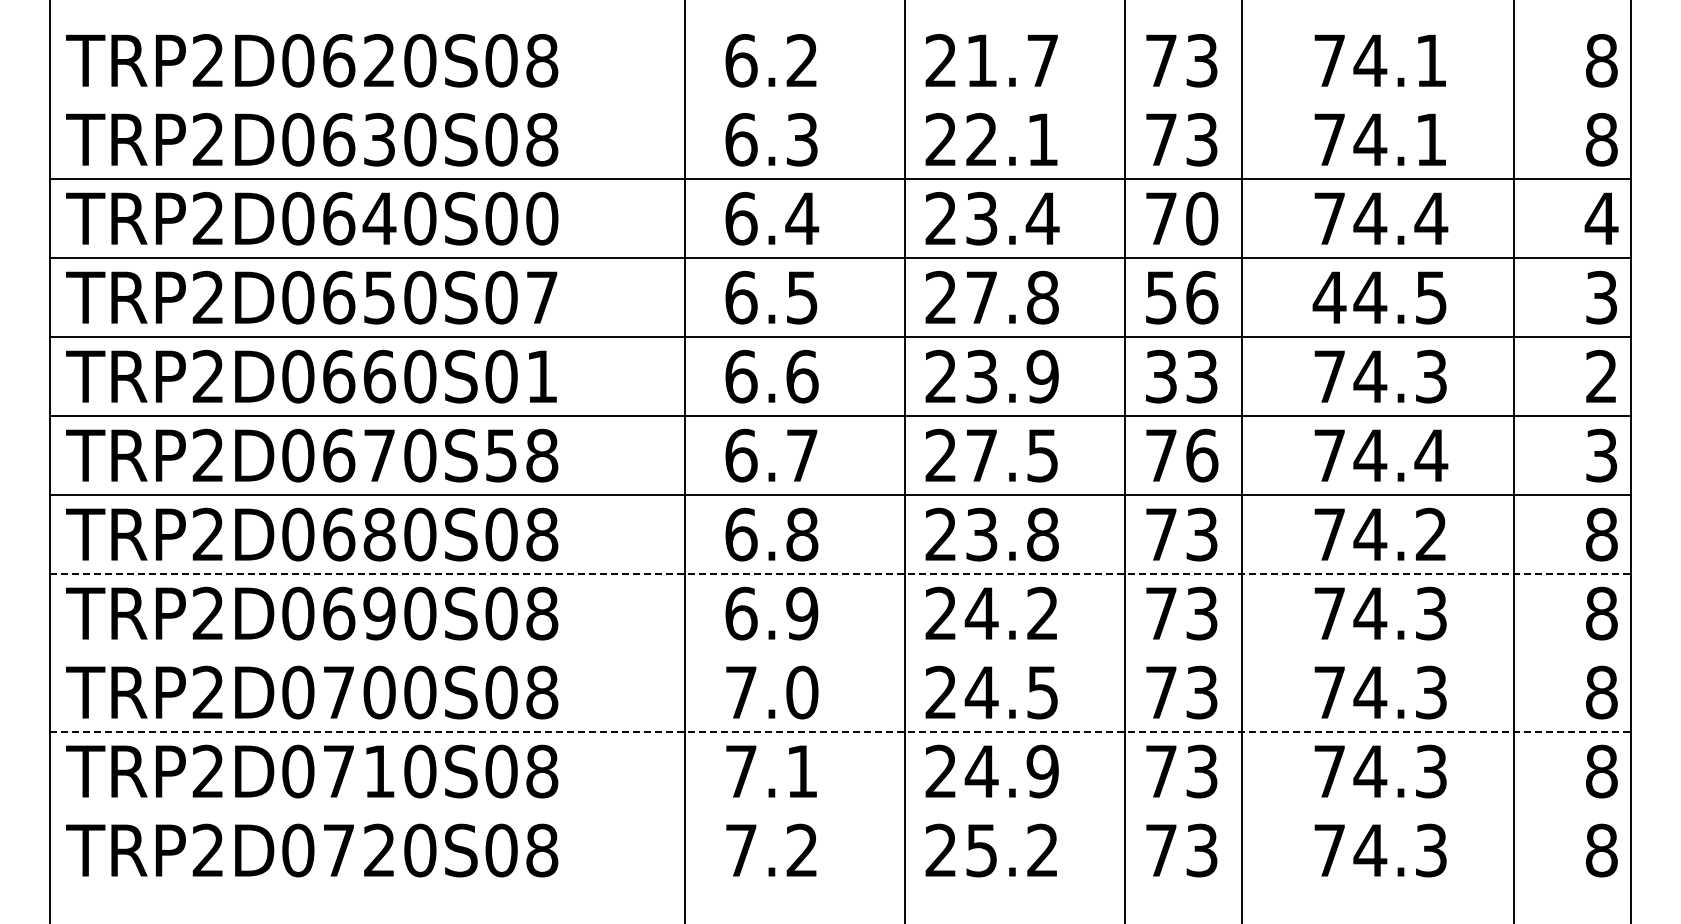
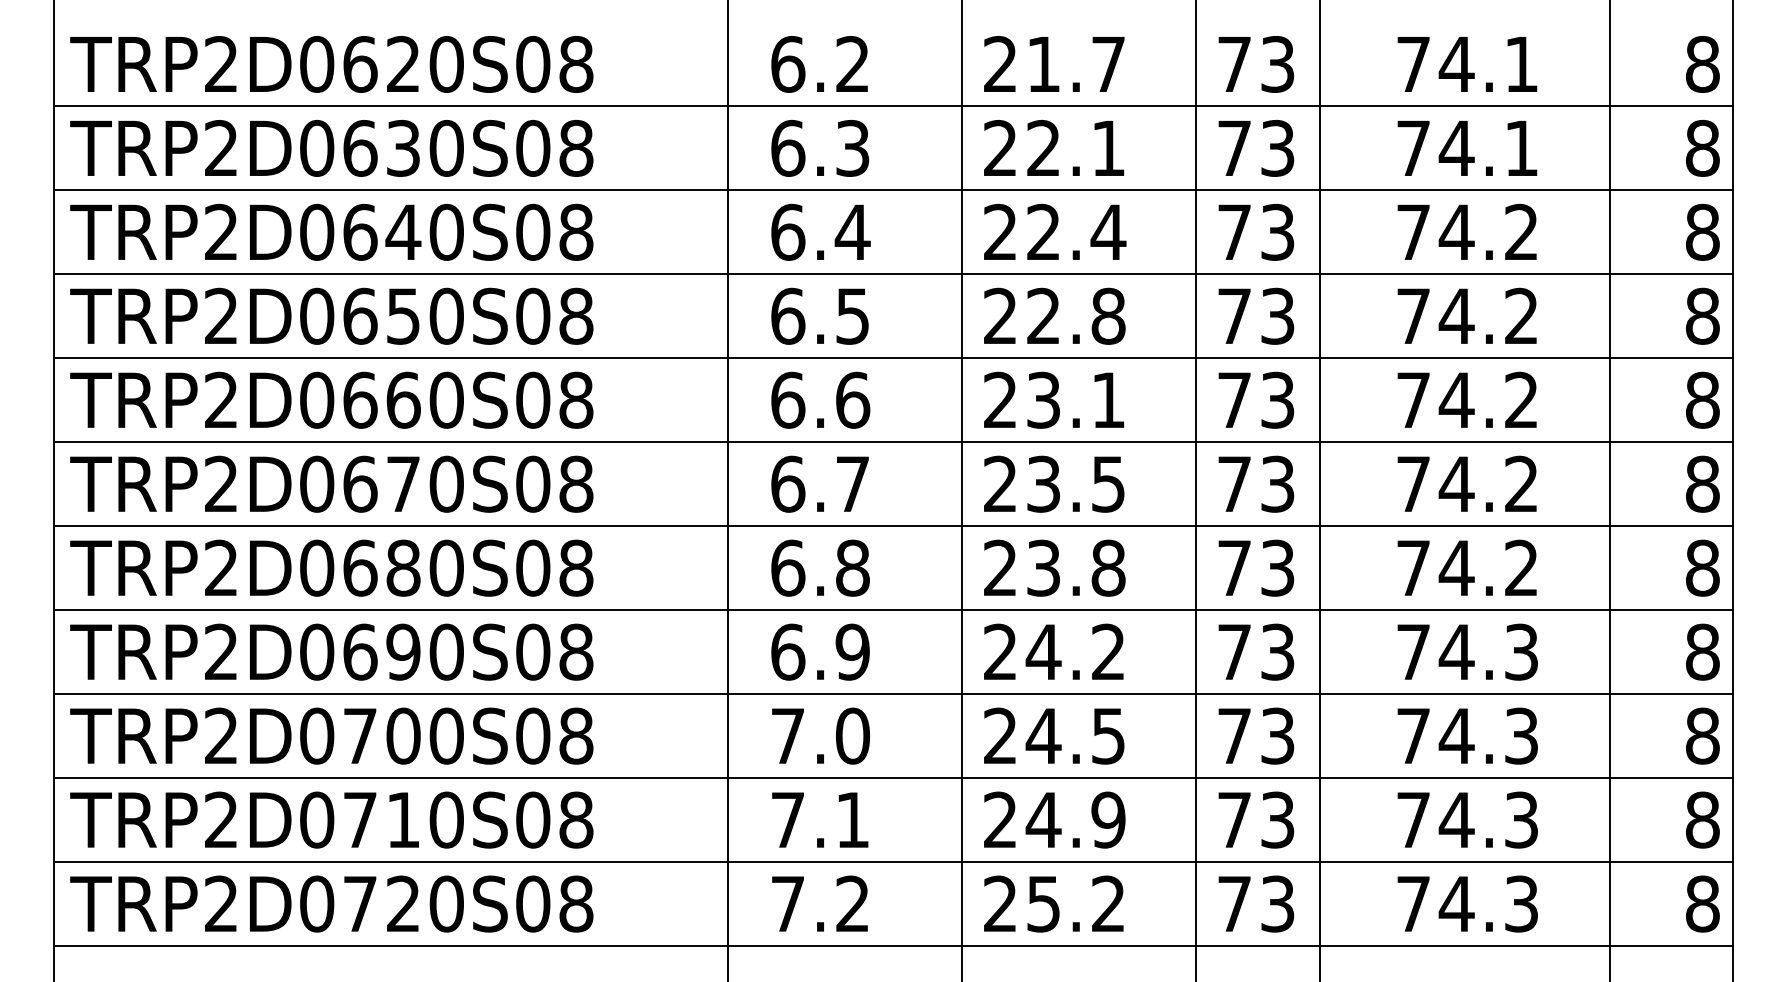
line: (840, 100) -> (893, 106), added
text: (1431, 217) -> (1521, 231), 74.4 -> 74.2
text: (542, 218) -> (576, 232), TRP2D0640S00 -> TRP2D0640S08
text: (981, 218) -> (1043, 232), 23.4 -> 22.4
text: (1202, 218) -> (1278, 232), 70 -> 73
text: (1601, 218) -> (1702, 232), 4 -> 8
text: (981, 296) -> (1043, 315), 27.8 -> 22.8
text: (542, 297) -> (576, 316), TRP2D0650S07 -> TRP2D0650S08
text: (1182, 297) -> (1257, 316), 56 -> 73
text: (1379, 297) -> (1466, 316), 44.5 -> 74.2
text: (1601, 297) -> (1702, 316), 3 -> 8
text: (542, 376) -> (576, 400), TRP2D0660S01 -> TRP2D0660S08
text: (1042, 376) -> (1108, 400), 23.9 -> 23.1
text: (1161, 376) -> (1234, 400), 33 -> 73
text: (1430, 376) -> (1520, 400), 74.3 -> 74.2
text: (1601, 376) -> (1702, 400), 2 -> 8
text: (1431, 454) -> (1521, 483), 74.4 -> 74.2
text: (501, 455) -> (533, 484), TRP2D0670S58 -> TRP2D0670S08
text: (981, 455) -> (1043, 484), 27.5 -> 23.5
text: (1202, 455) -> (1278, 484), 76 -> 73
text: (1601, 455) -> (1702, 484), 3 -> 8
line: (840, 574) -> (893, 610), dashed -> solid
line: (840, 653) -> (893, 694), added
line: (840, 732) -> (893, 778), dashed -> solid
line: (840, 811) -> (893, 862), added
line: (840, 890) -> (893, 946), added

